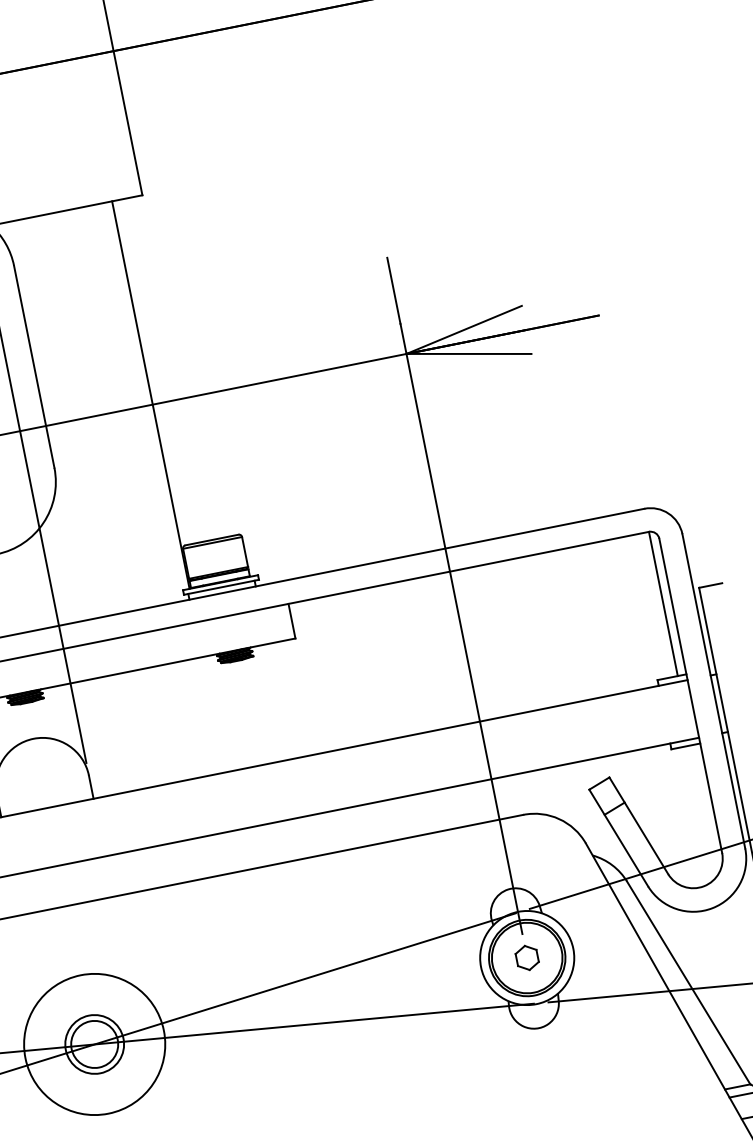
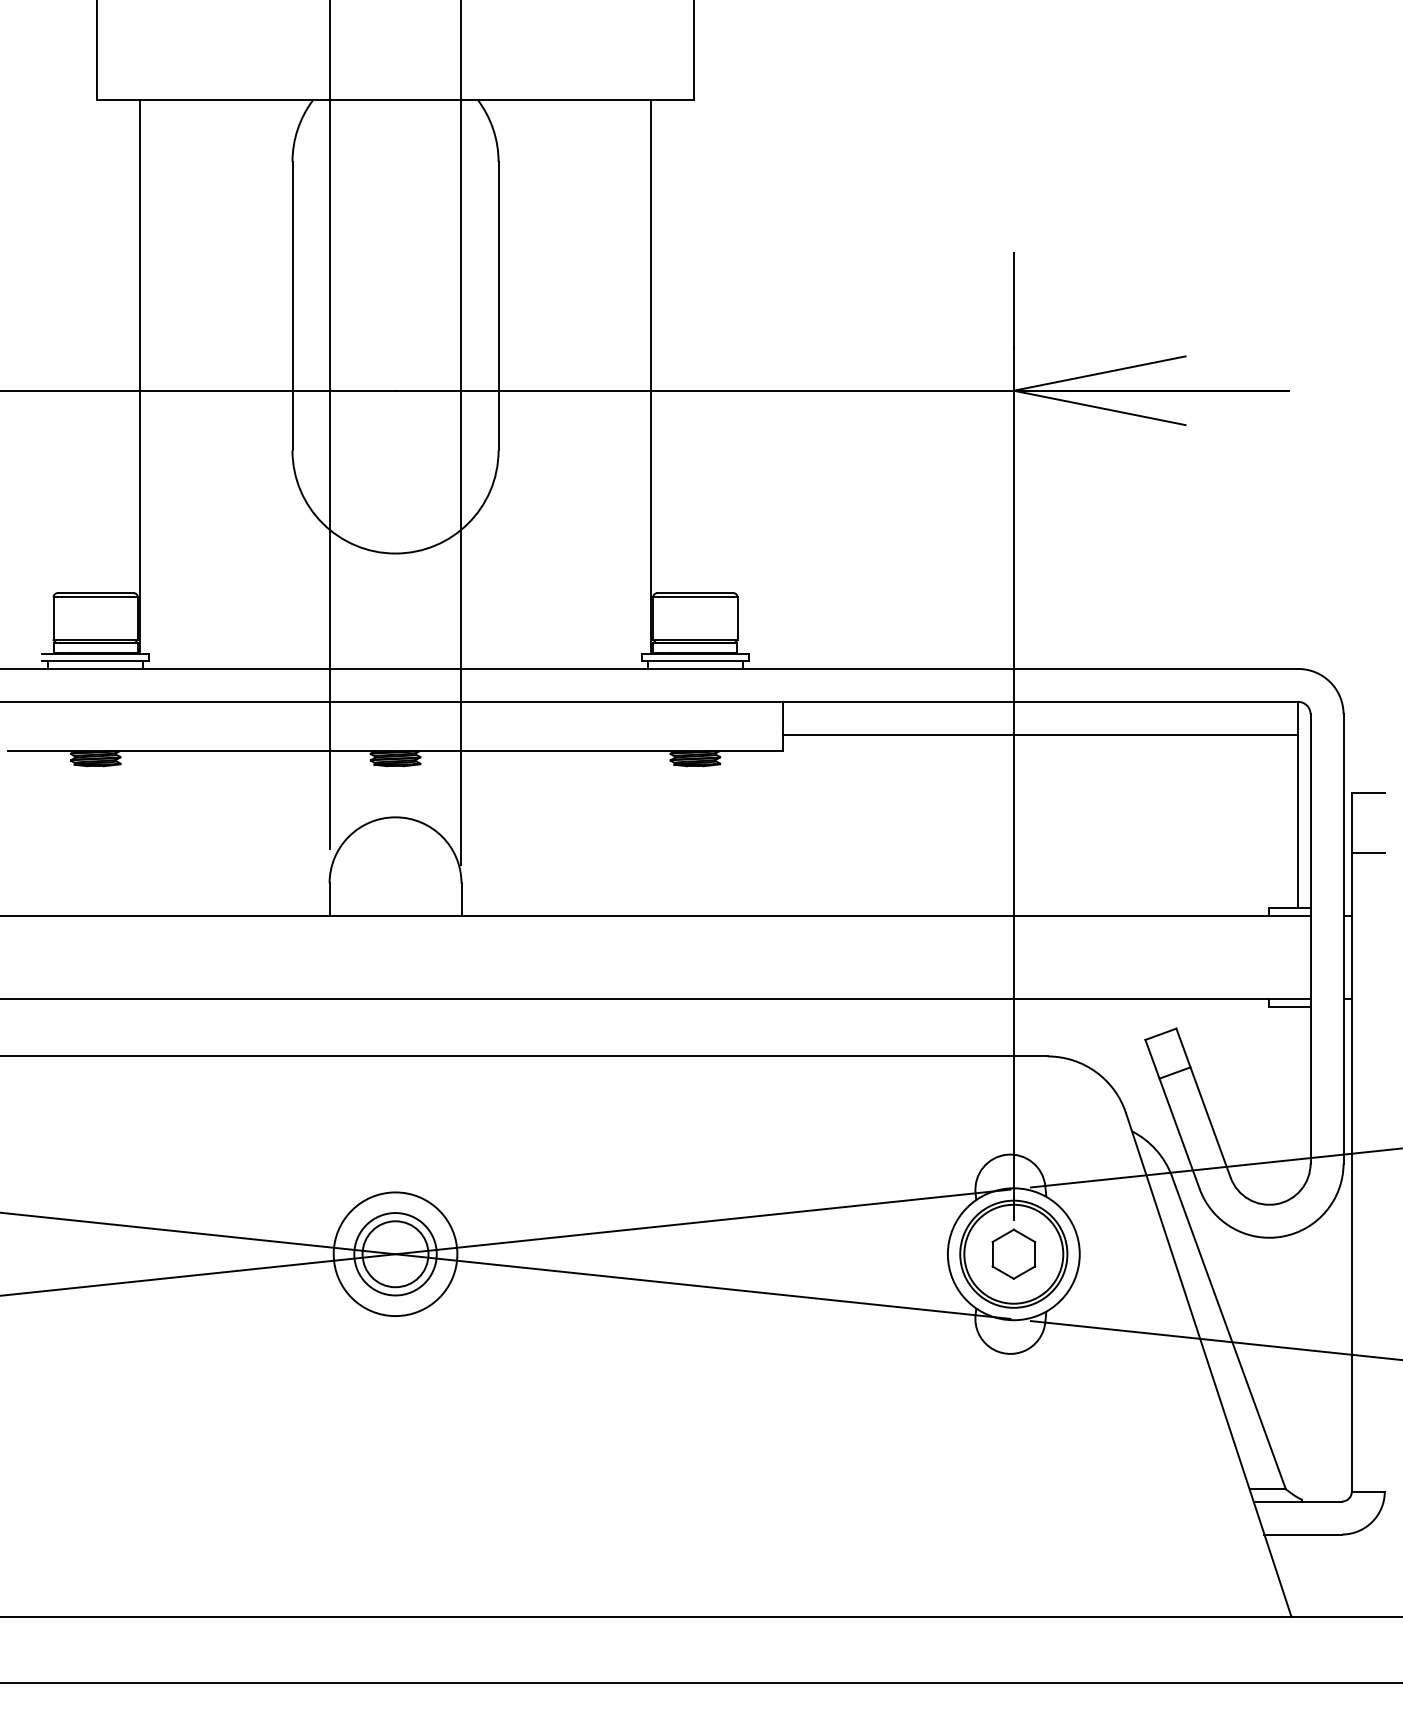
line: (473, 590) -> (1040, 734), added
line: (718, 627) -> (1367, 852), added
part: (526, 957) -> (1013, 1253), size x1.43
circle: (94, 1044) -> (395, 1254), size x0.62

